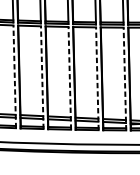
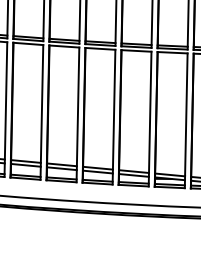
line: (14, 76) -> (5, 109), dashed -> solid
line: (41, 76) -> (41, 111), dashed -> solid
line: (69, 78) -> (77, 114), dashed -> solid
line: (97, 78) -> (114, 116), dashed -> solid
line: (125, 78) -> (150, 118), dashed -> solid

